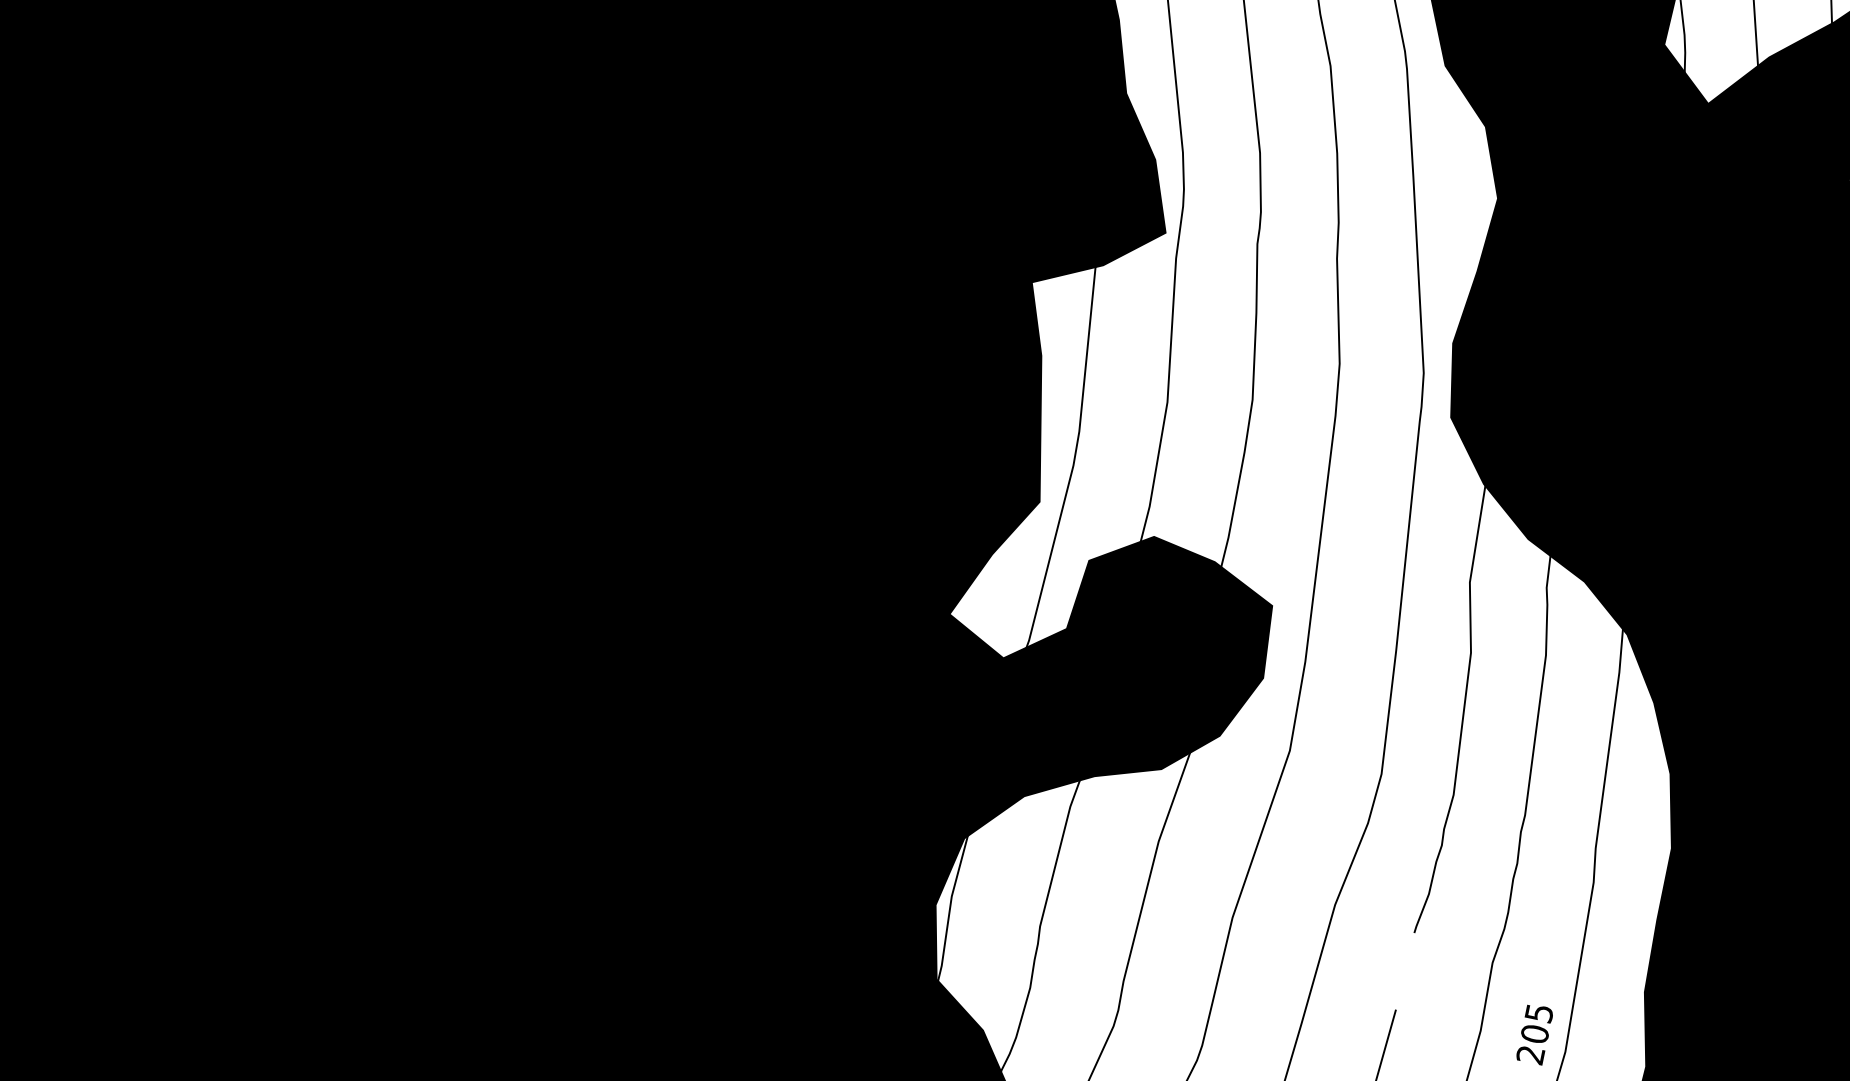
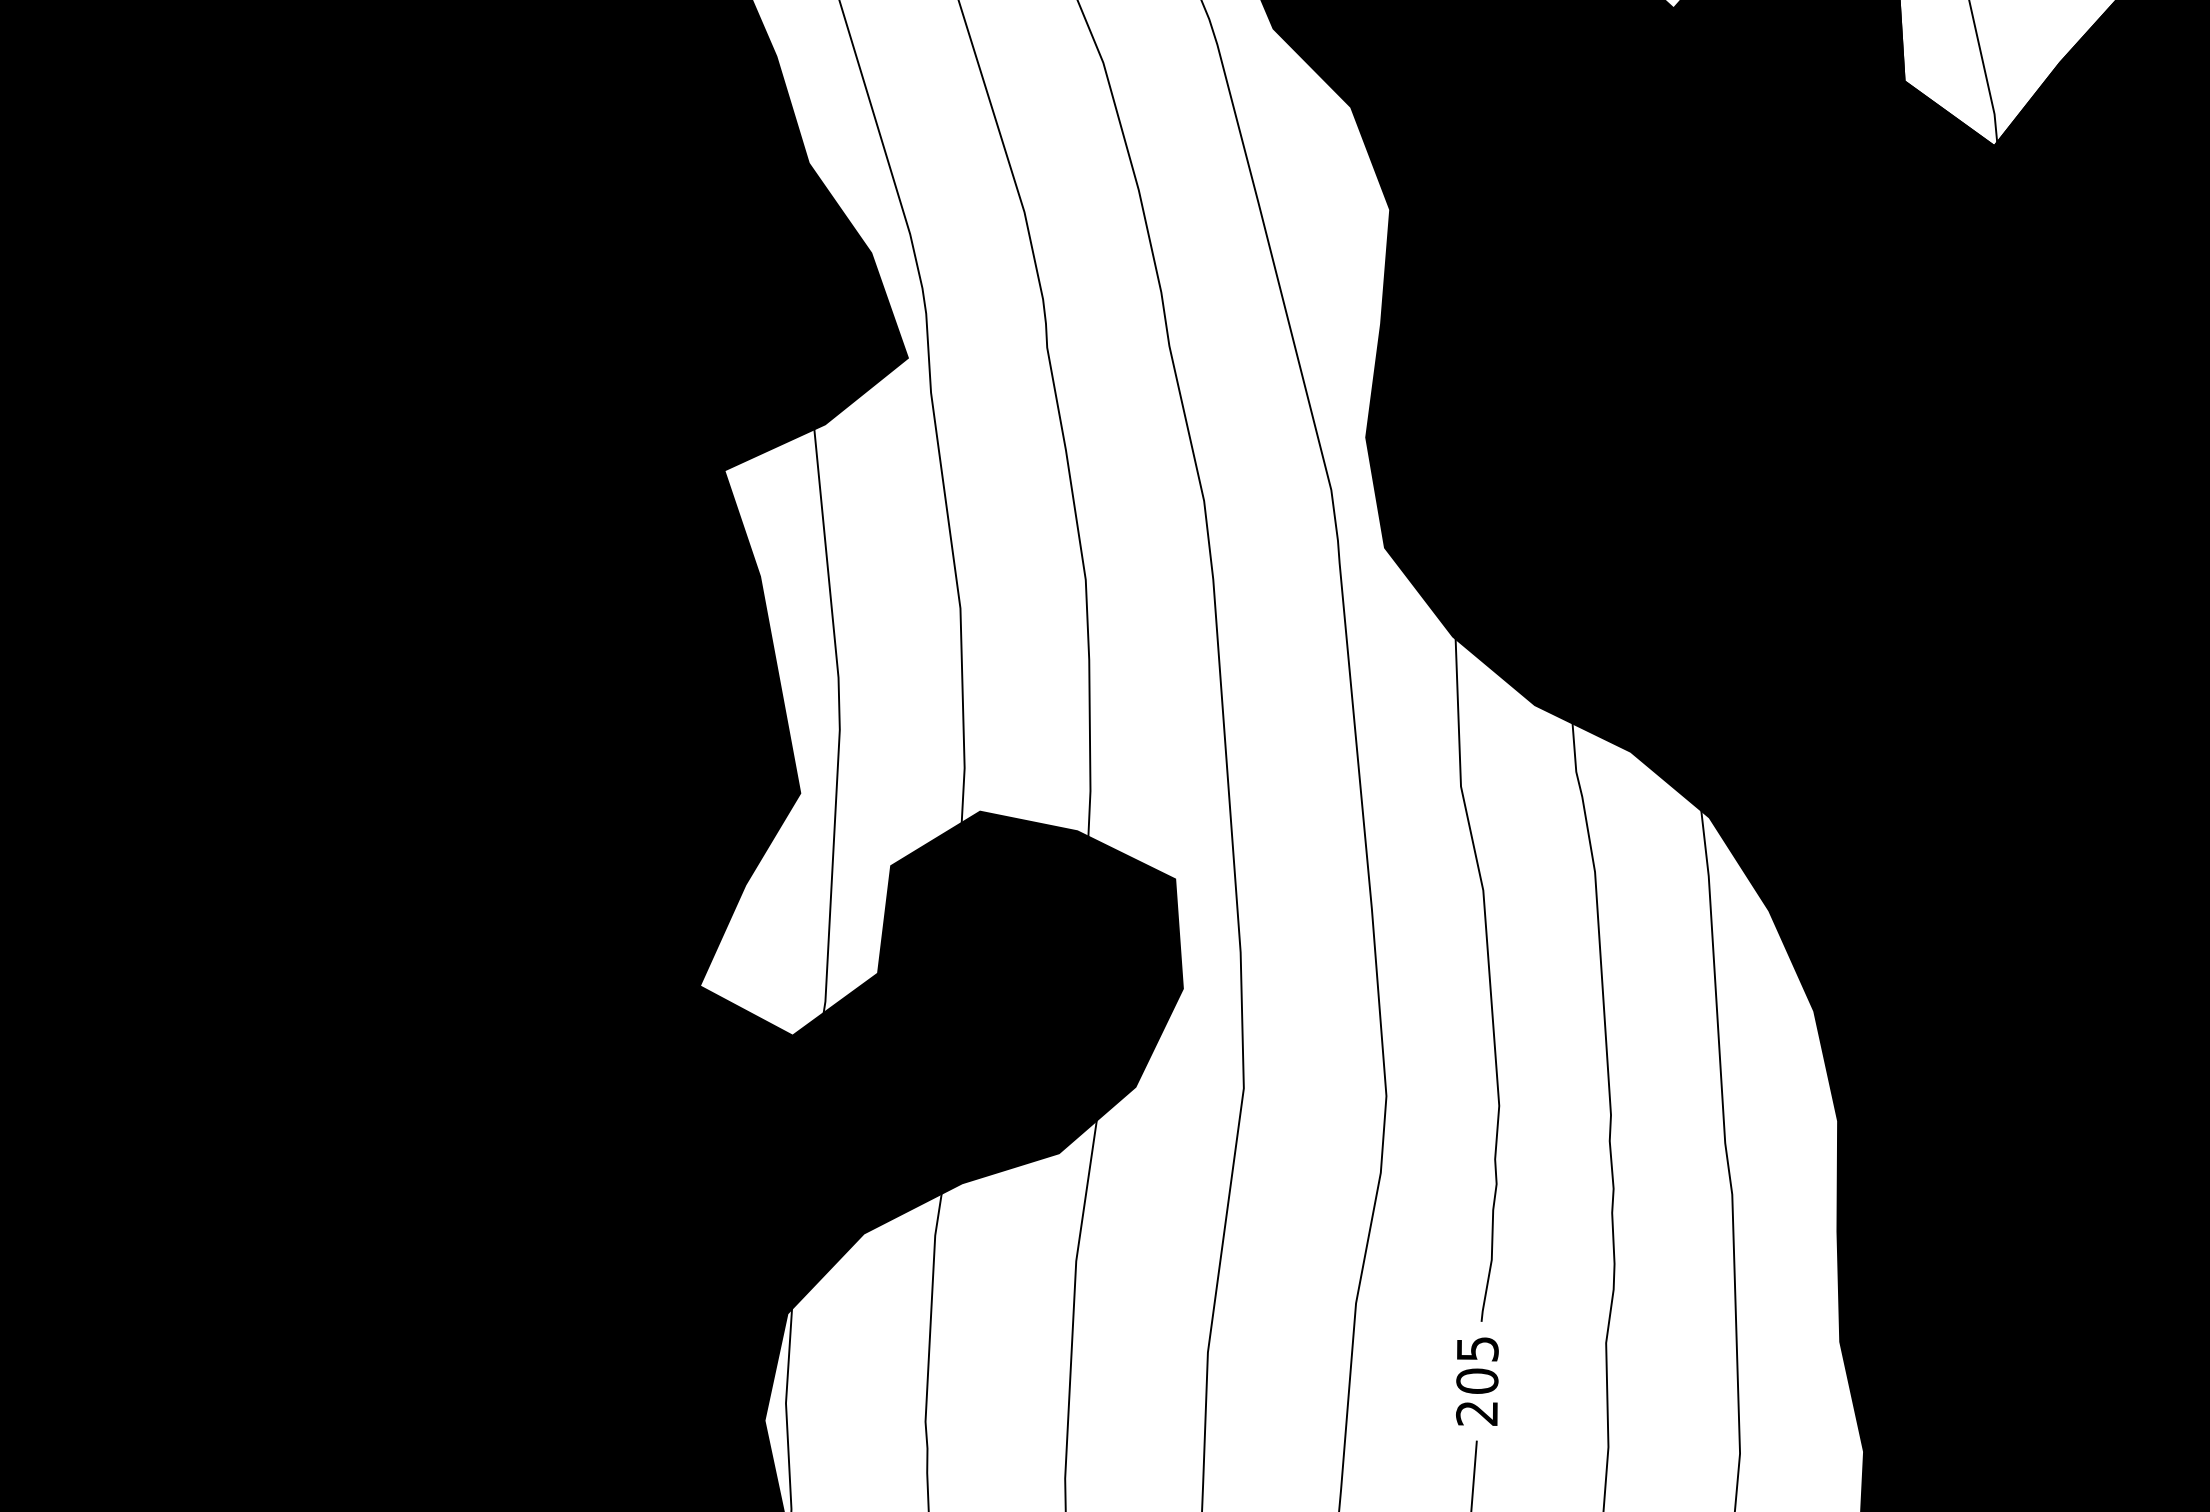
text: (1534, 1034) -> (1476, 1381), moved

